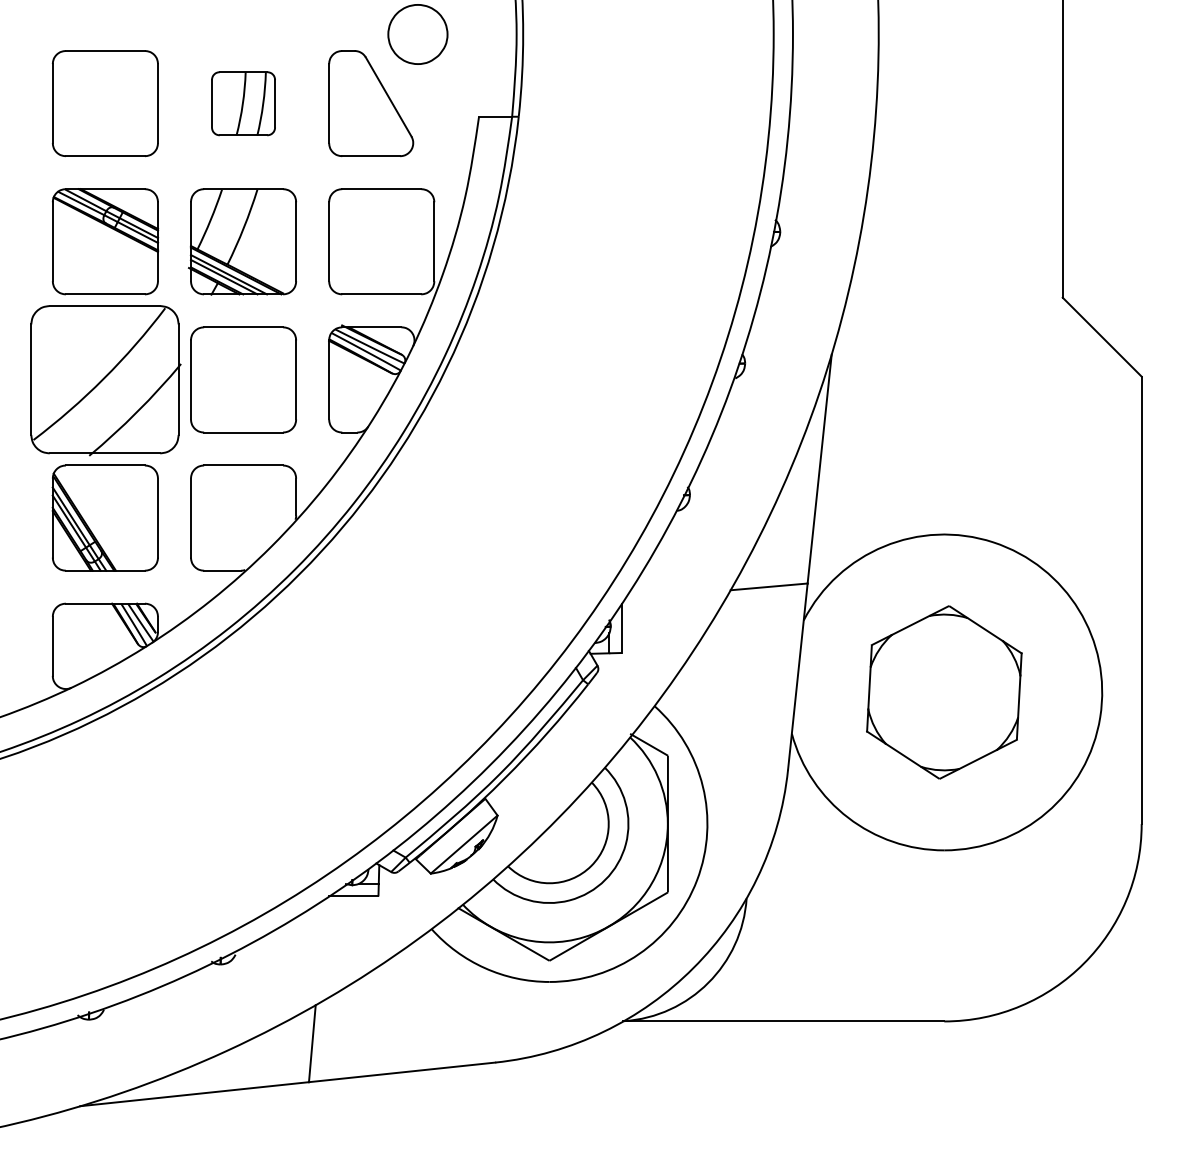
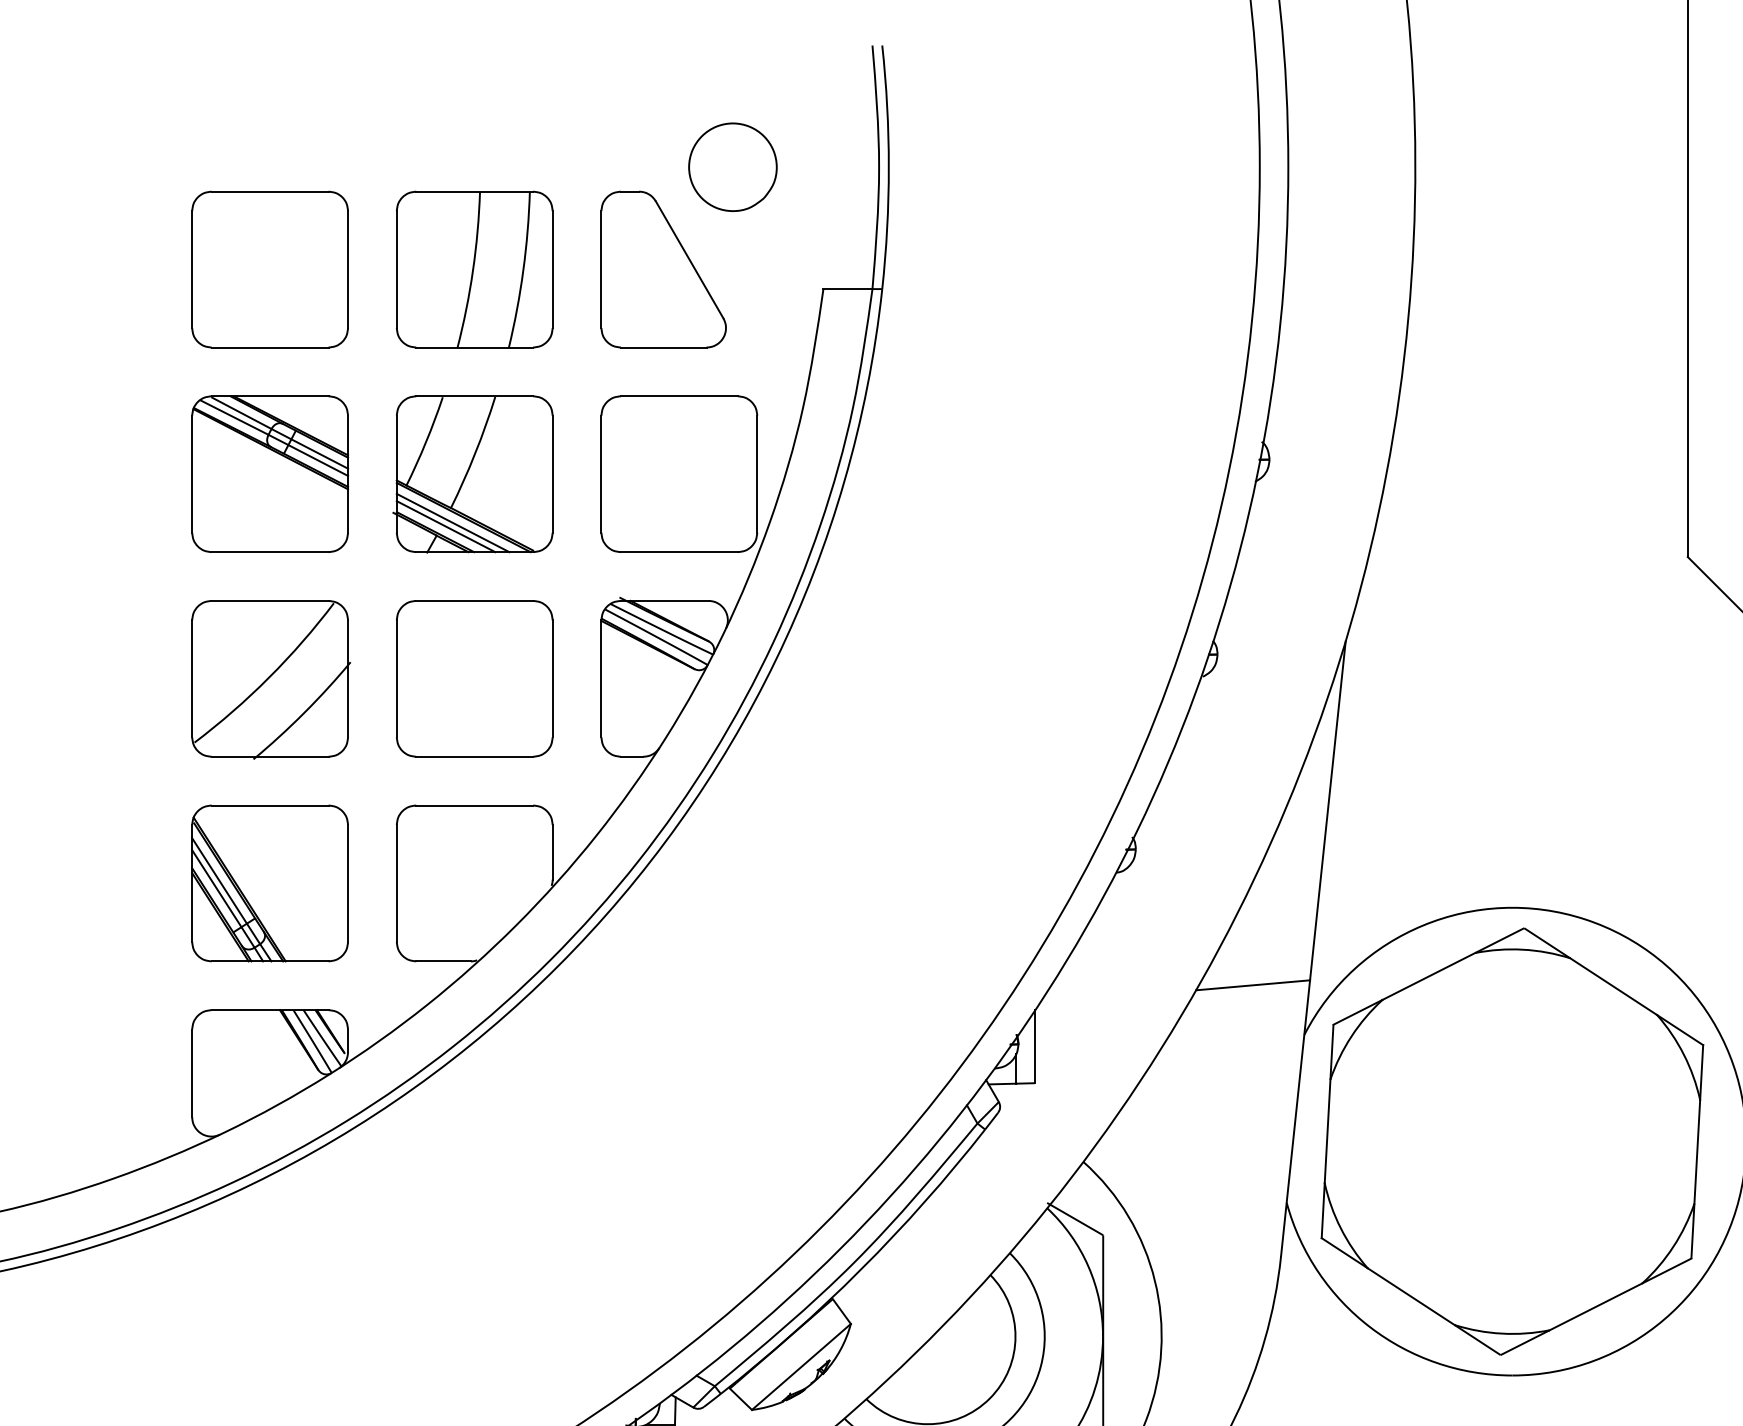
part: (243, 103) -> (474, 269), size x1.67
part: (106, 380) -> (271, 679), size x0.71
part: (944, 692) -> (1512, 1141), size x1.67

